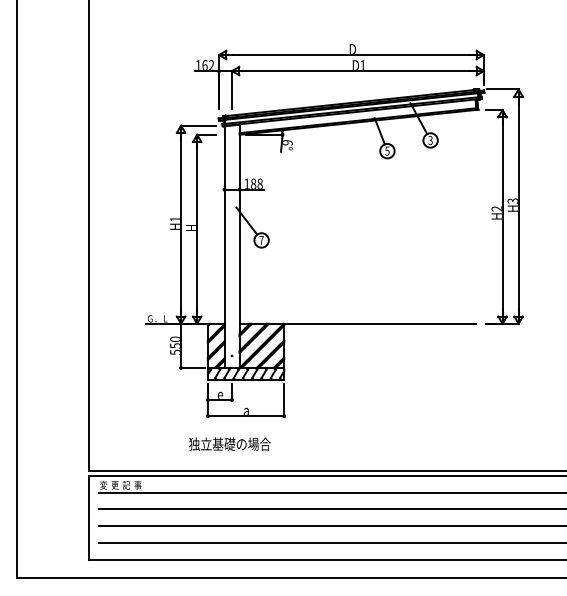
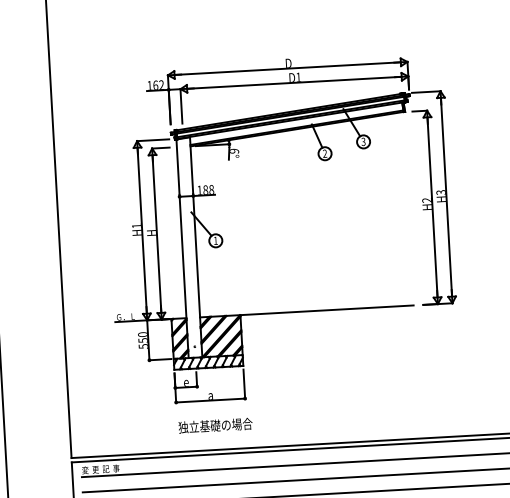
text: (387, 150) -> (325, 153), 5 -> 2
text: (261, 240) -> (215, 240), 7 -> 1
text: (229, 443) -> (215, 425), moved

